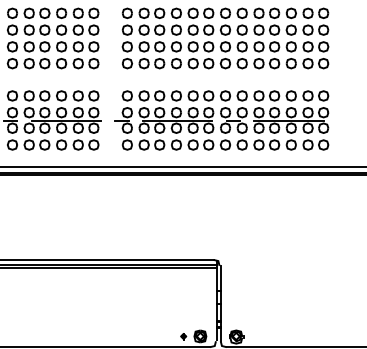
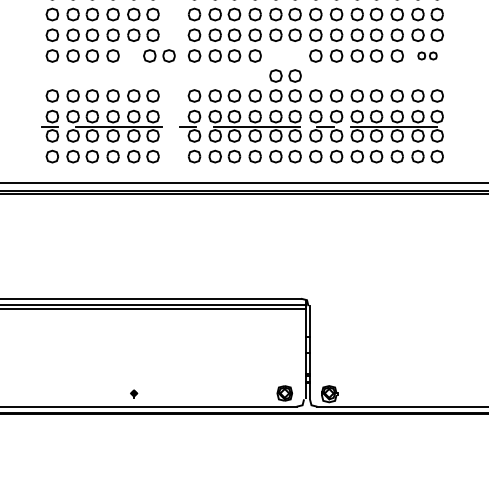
part: (86, 63) -> (159, 55), moved
part: (200, 63) -> (285, 75), moved
part: (315, 63) -> (427, 55), size x0.6
part: (183, 336) -> (134, 393), moved

